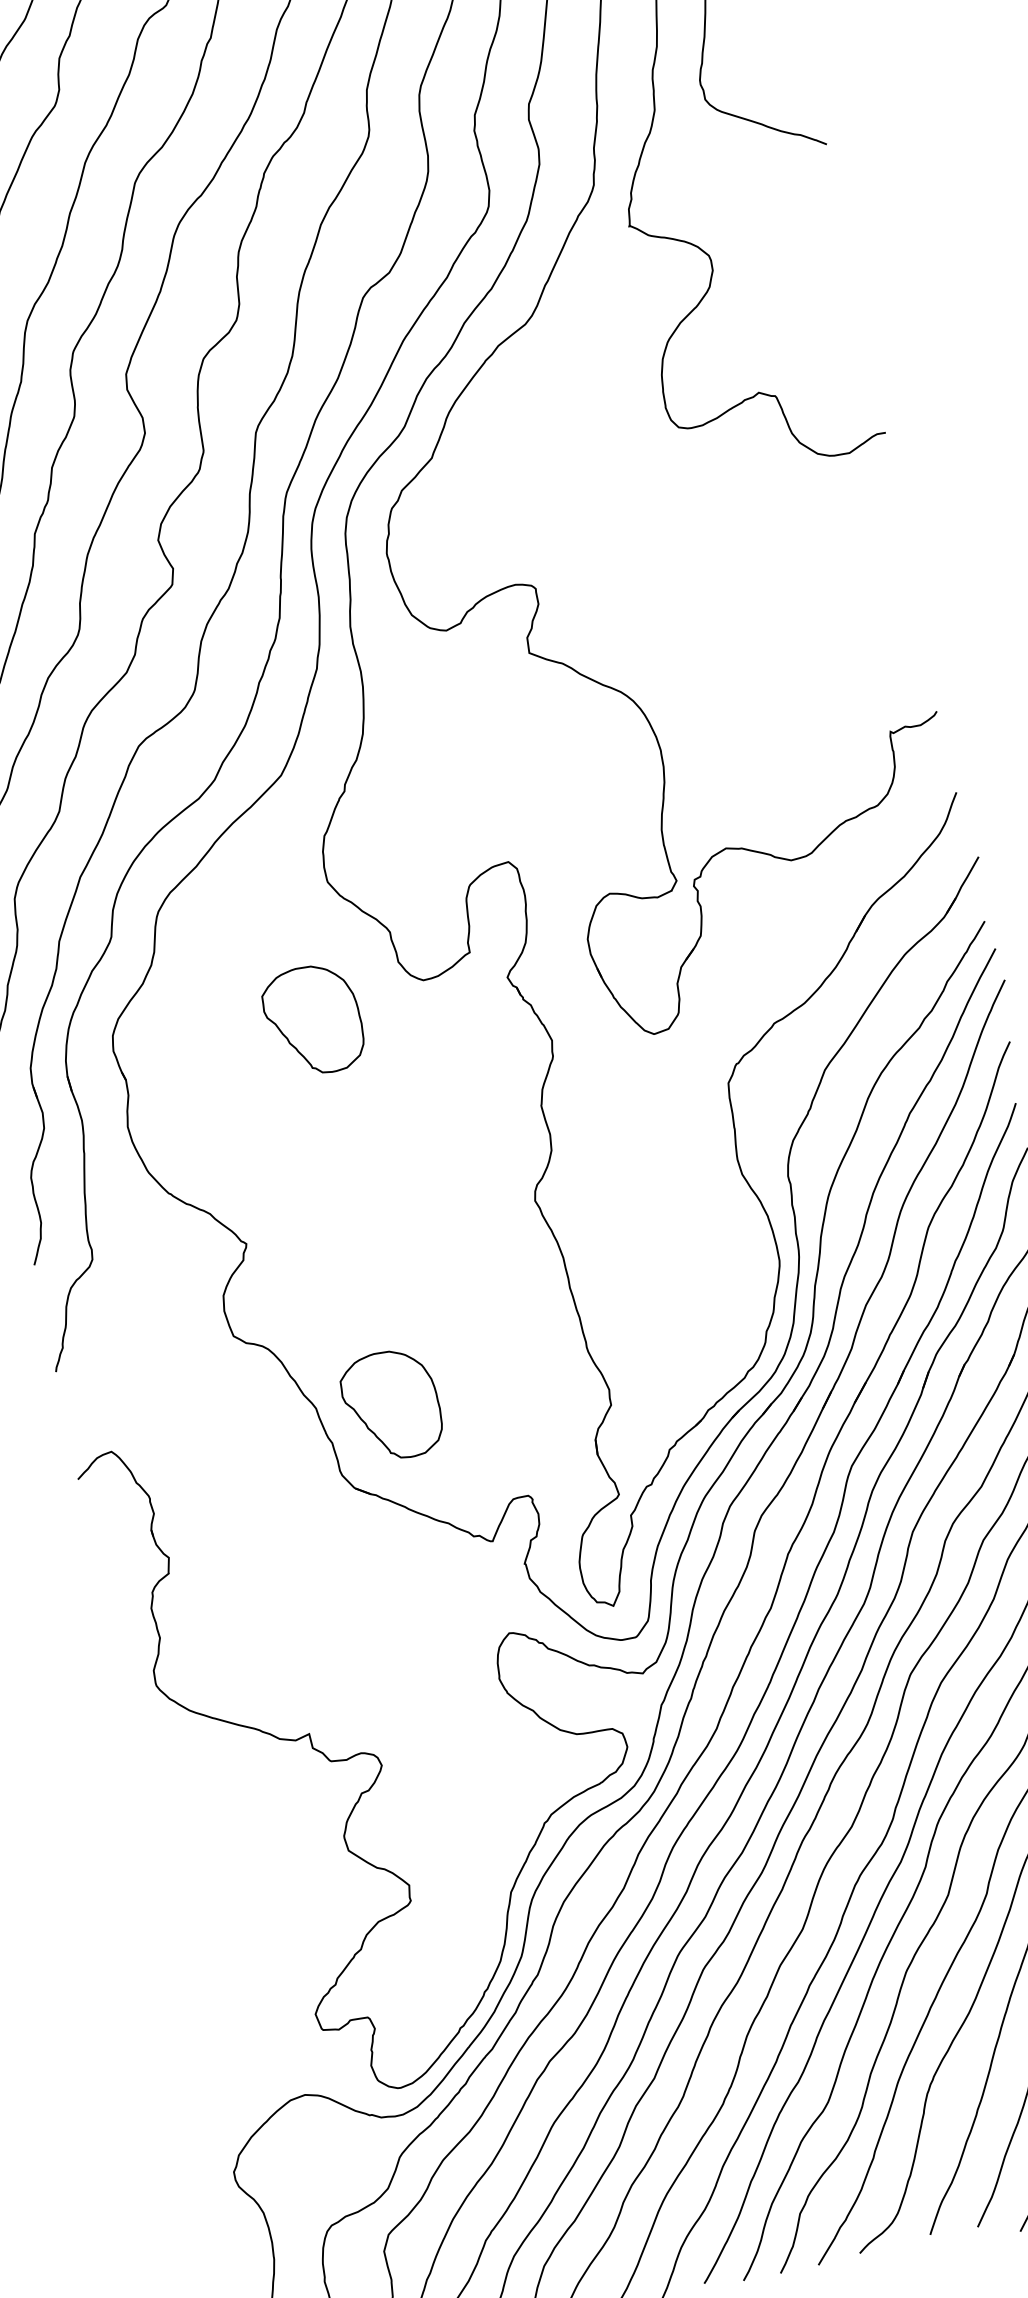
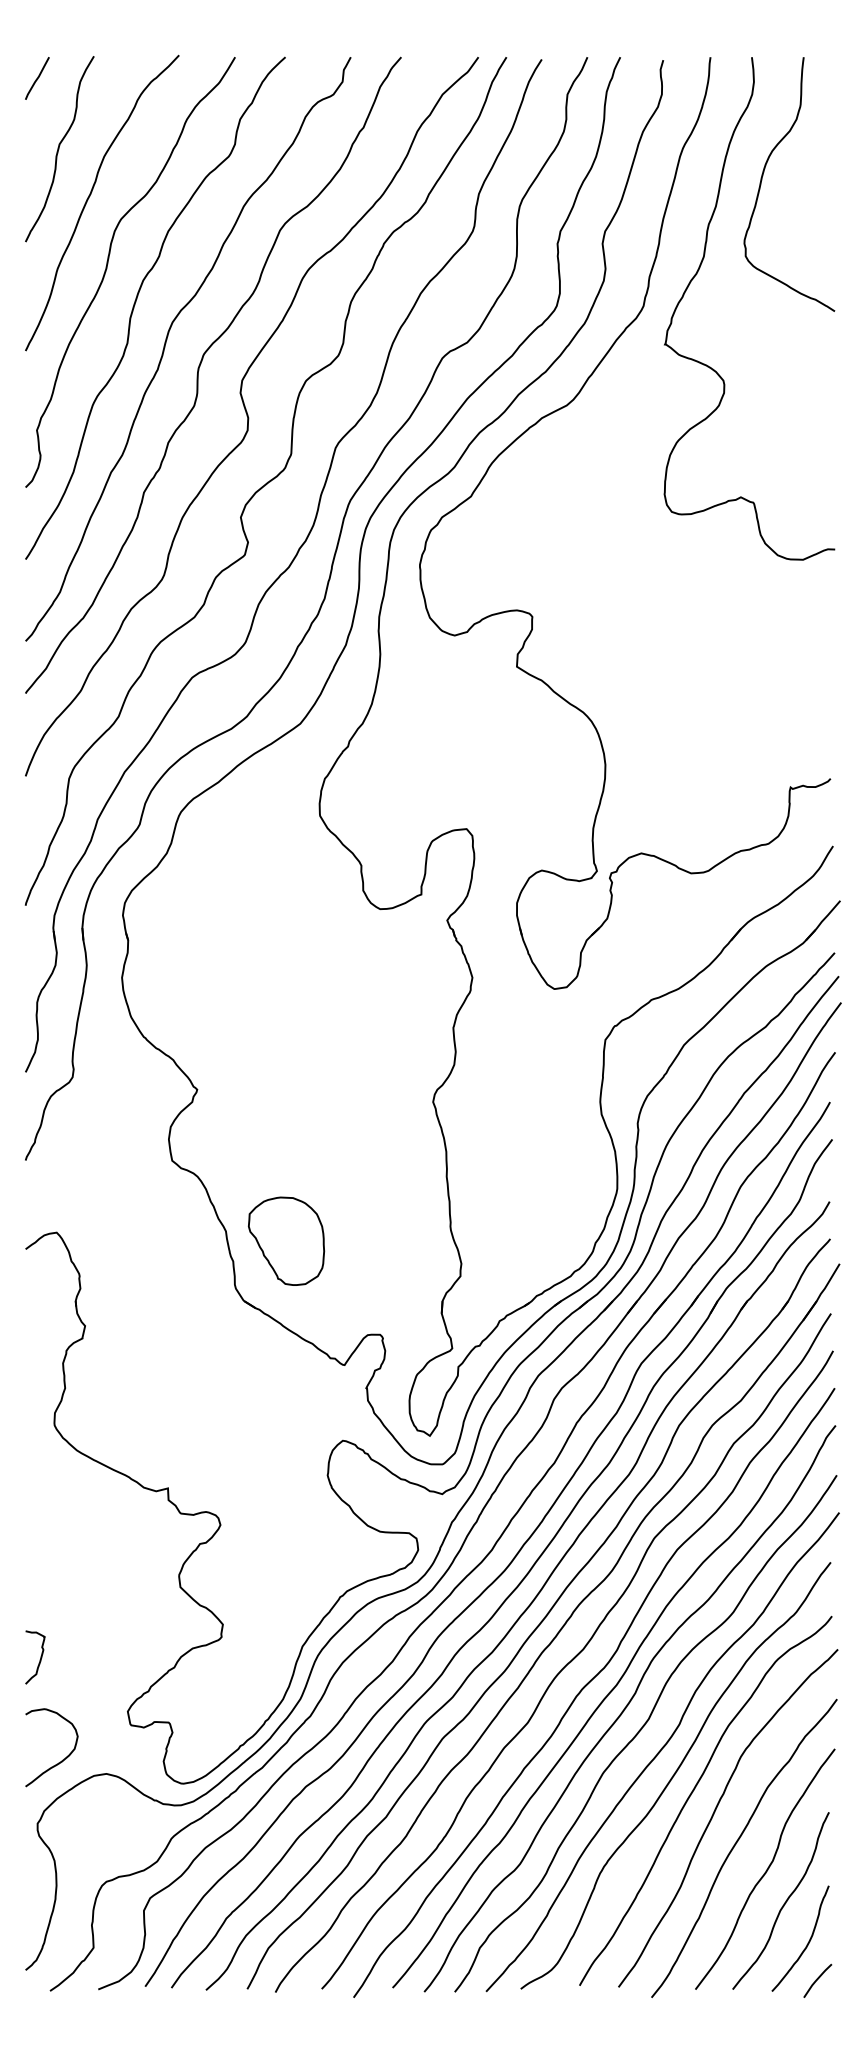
part: (313, 1019) -> (286, 922), removed
curve: (195, 1972) -> (39, 1659), added
curve: (248, 2088) -> (62, 1759), added

